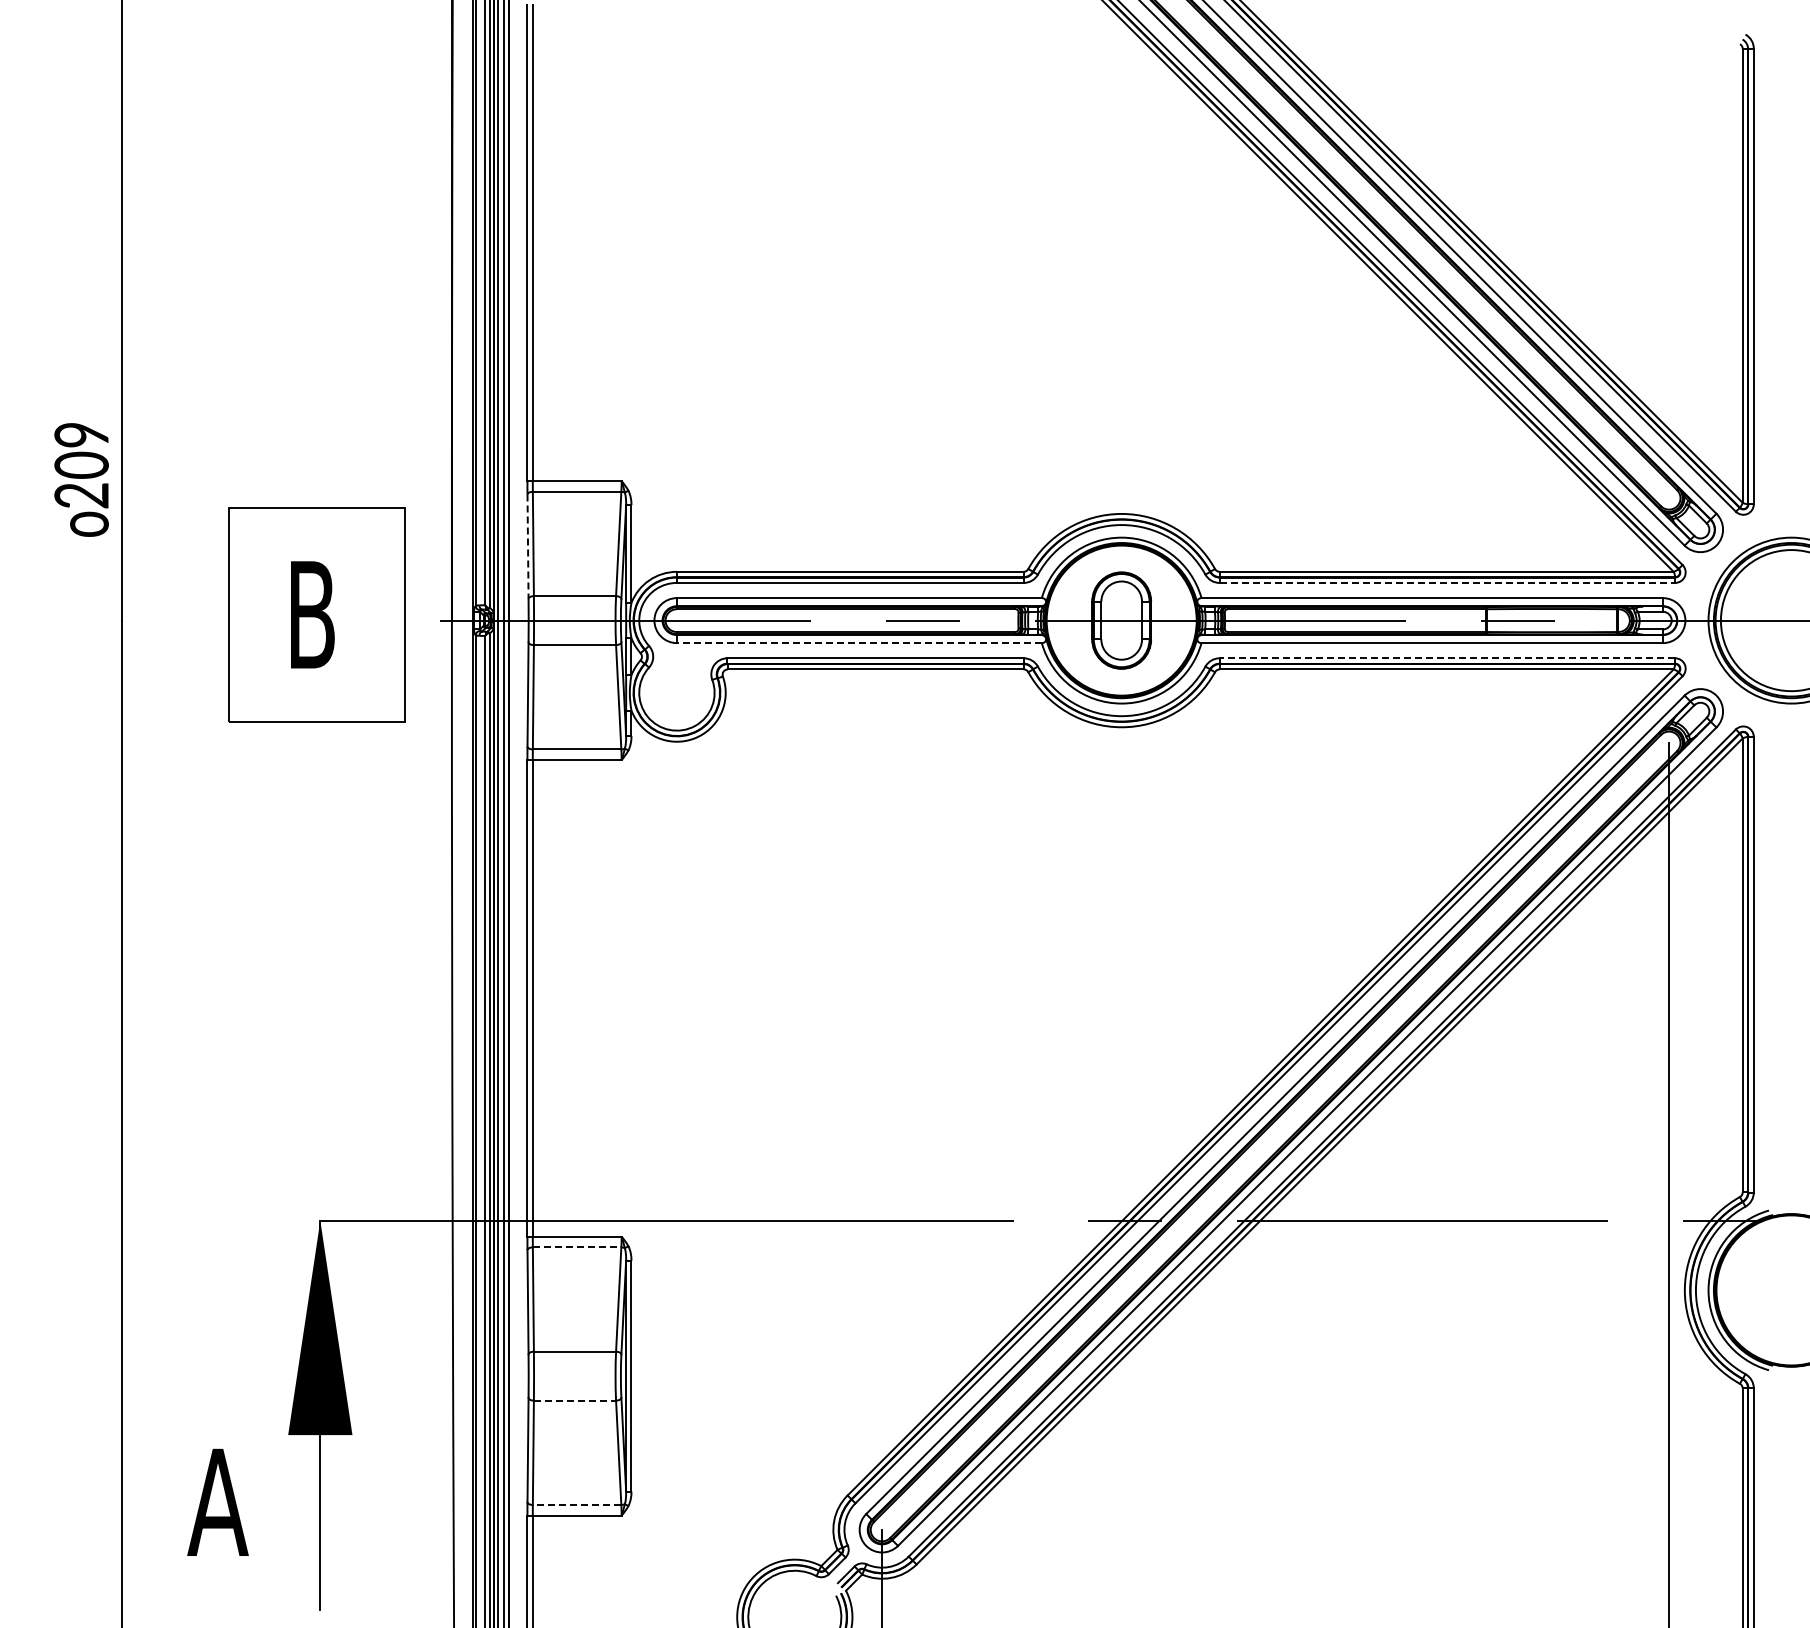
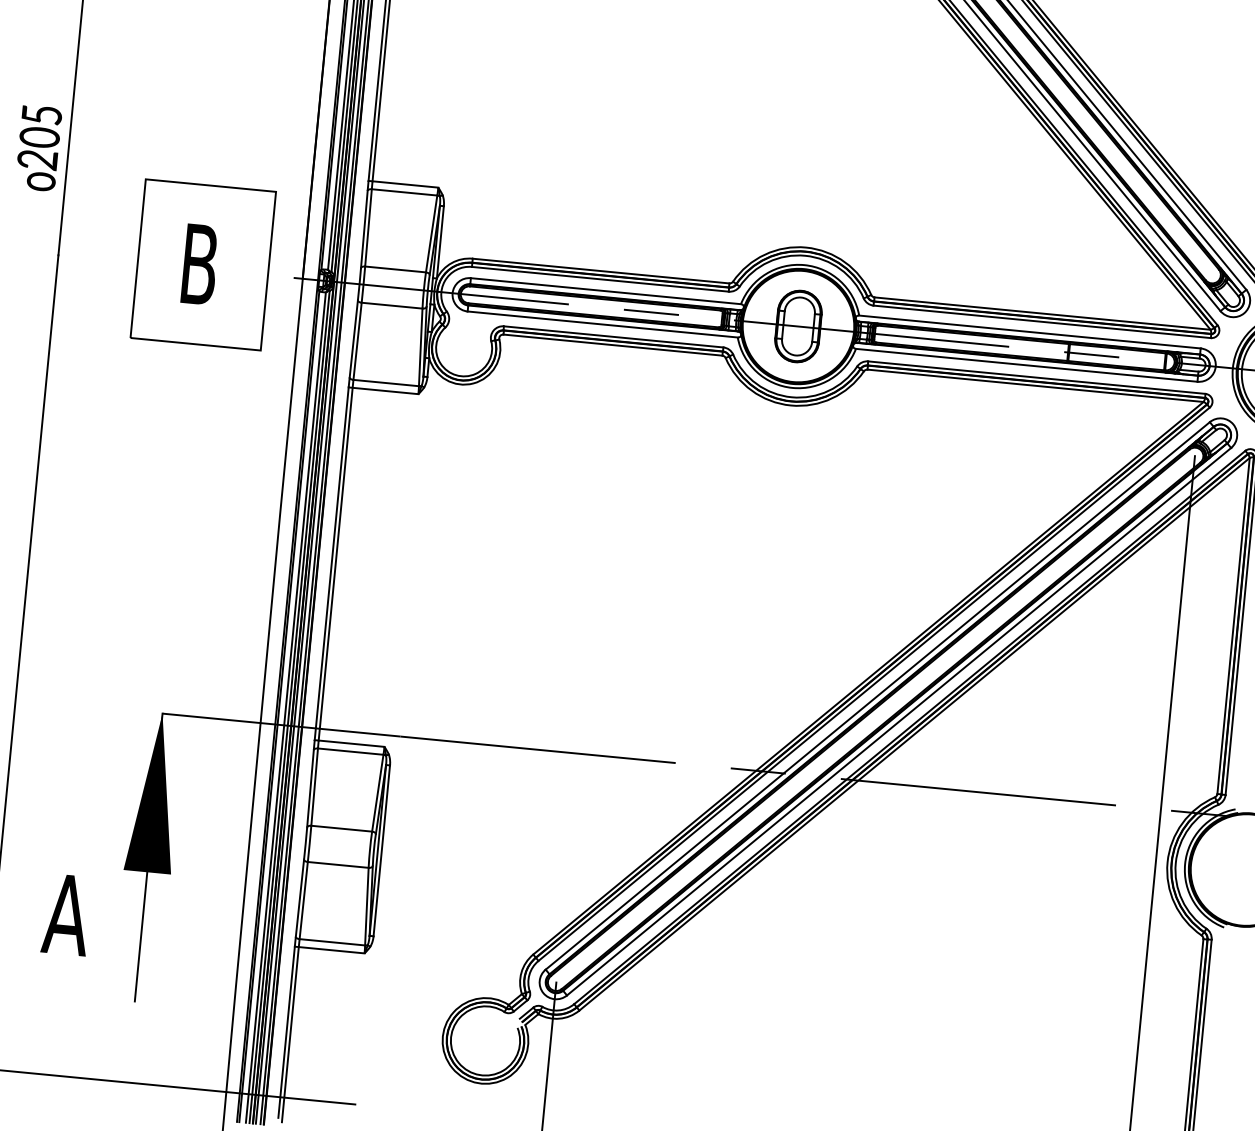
text: (81, 435) -> (41, 115), 209 -> 205
line: (528, 547) -> (364, 230), dashed -> solid
line: (1447, 582) -> (1042, 321), dashed -> solid
line: (858, 643) -> (602, 324), dashed -> solid
line: (1447, 658) -> (1036, 377), dashed -> solid
line: (577, 1247) -> (351, 751), dashed -> solid
line: (575, 1400) -> (338, 864), dashed -> solid
line: (576, 1504) -> (331, 941), dashed -> solid

